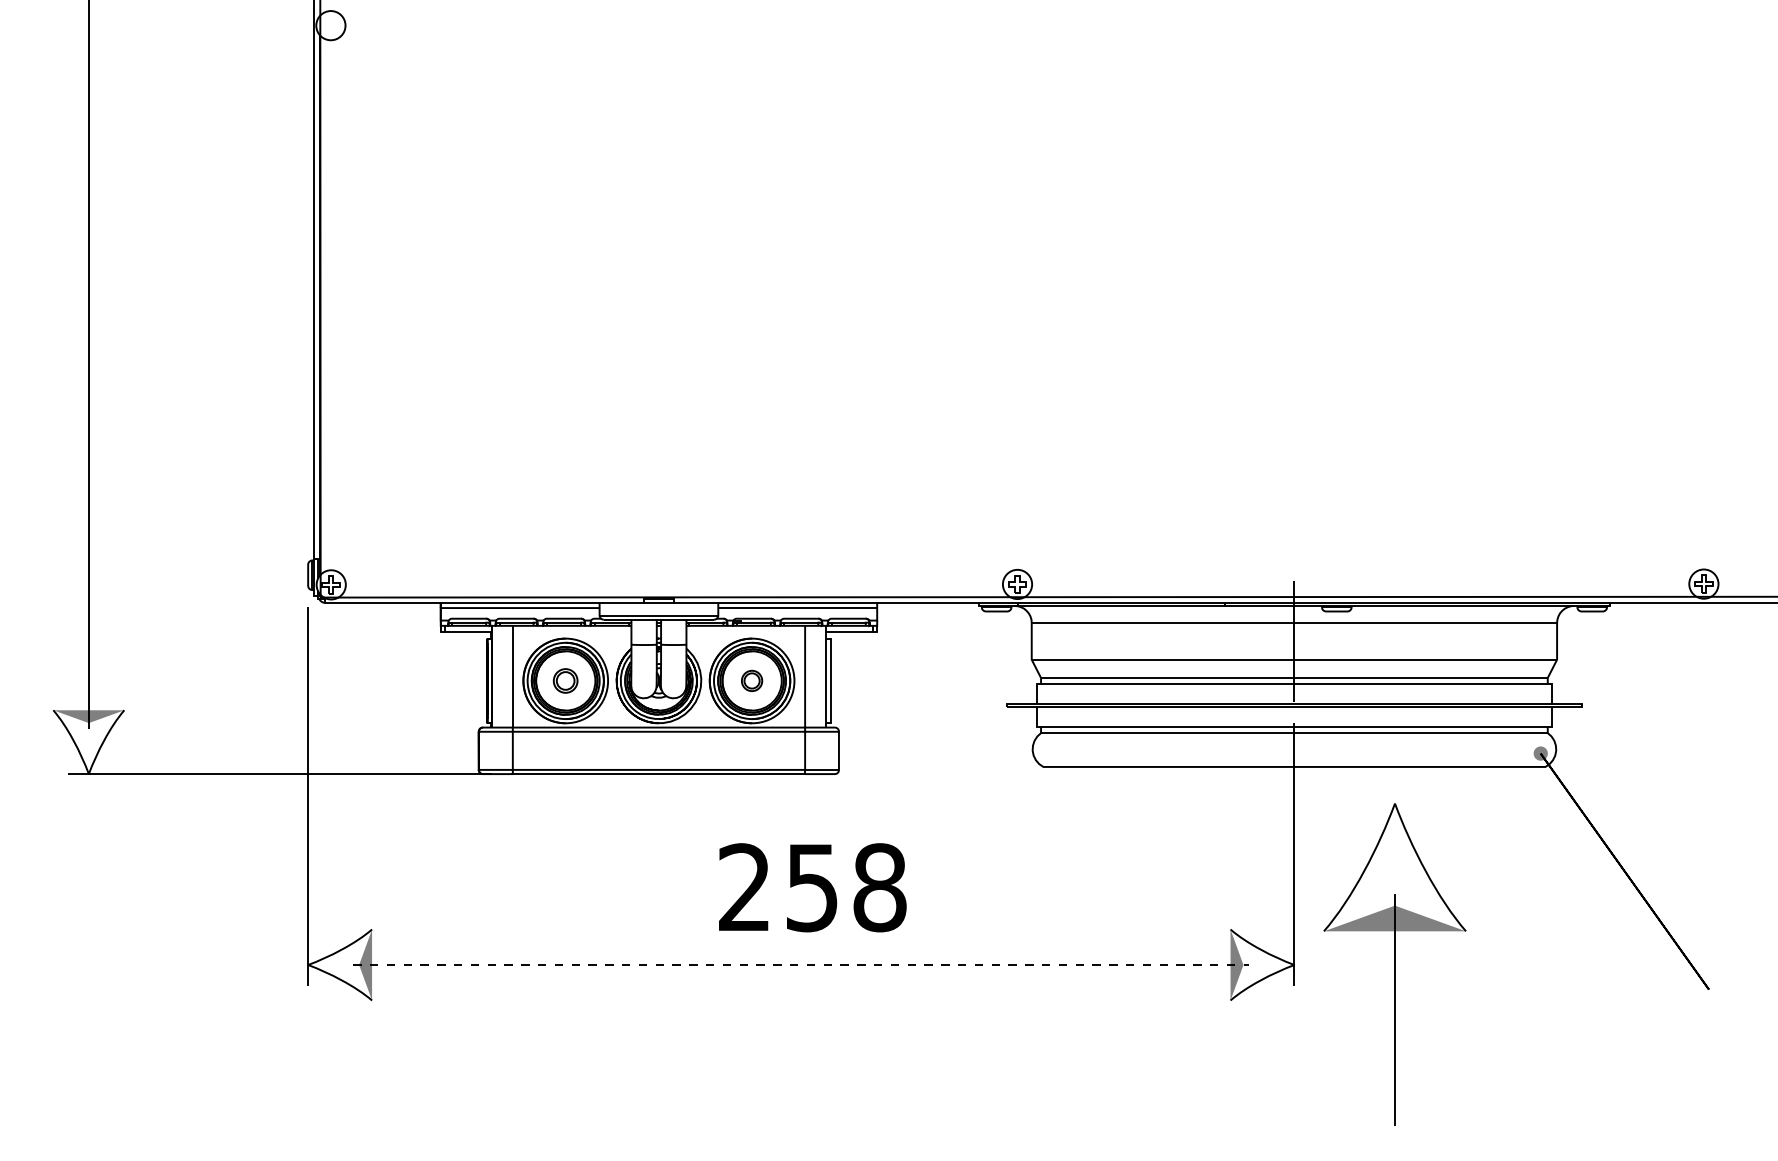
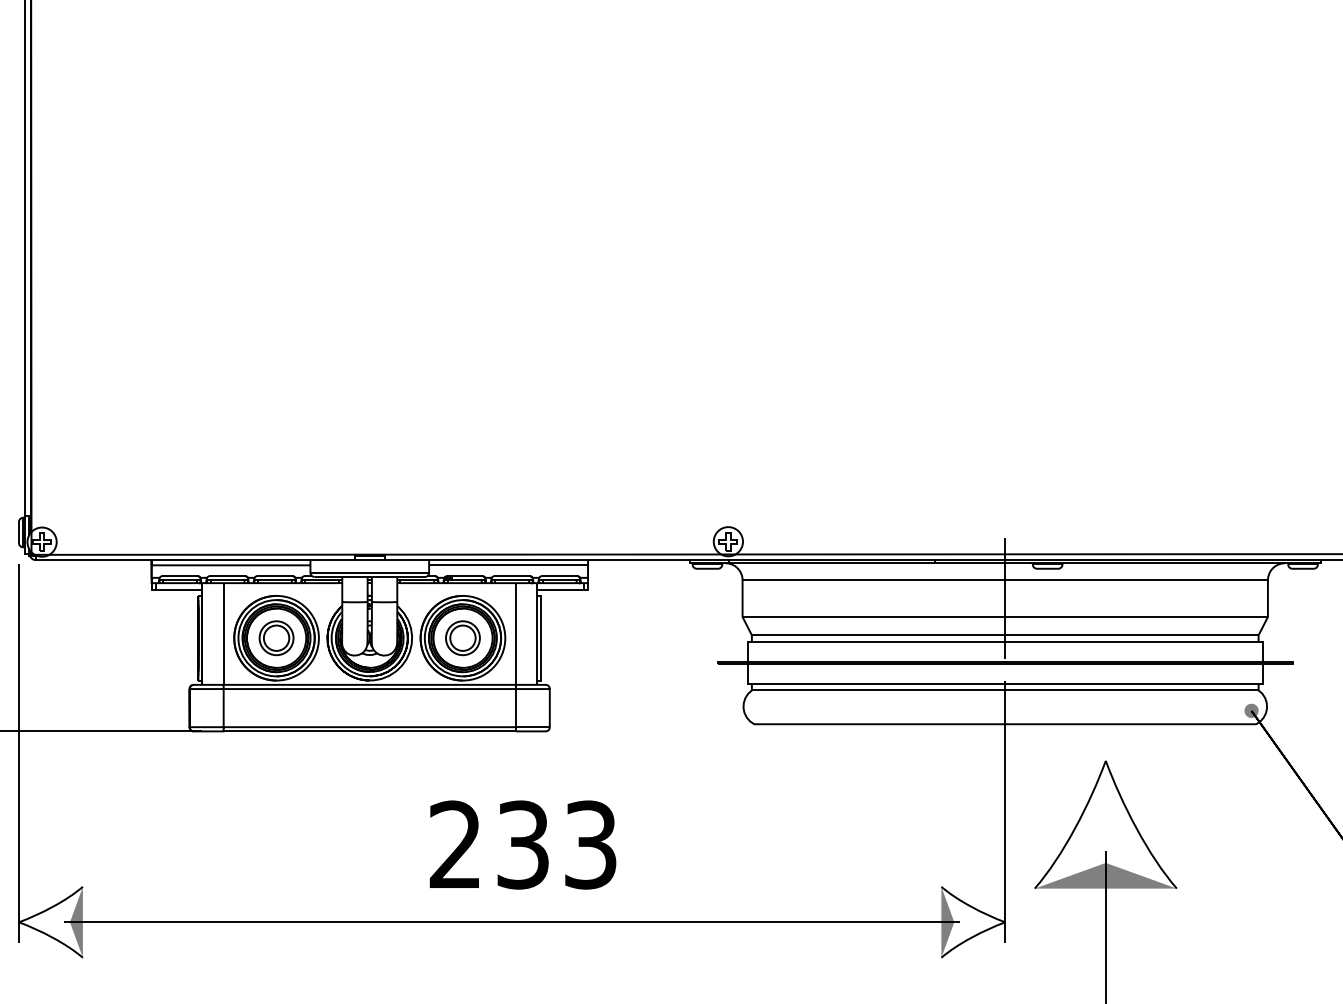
part: (565, 680) -> (276, 637), size x1.43
part: (751, 680) -> (462, 637), size x1.67
text: (846, 887) -> (557, 844), 258 -> 233
line: (801, 965) -> (512, 922), dashed -> solid

